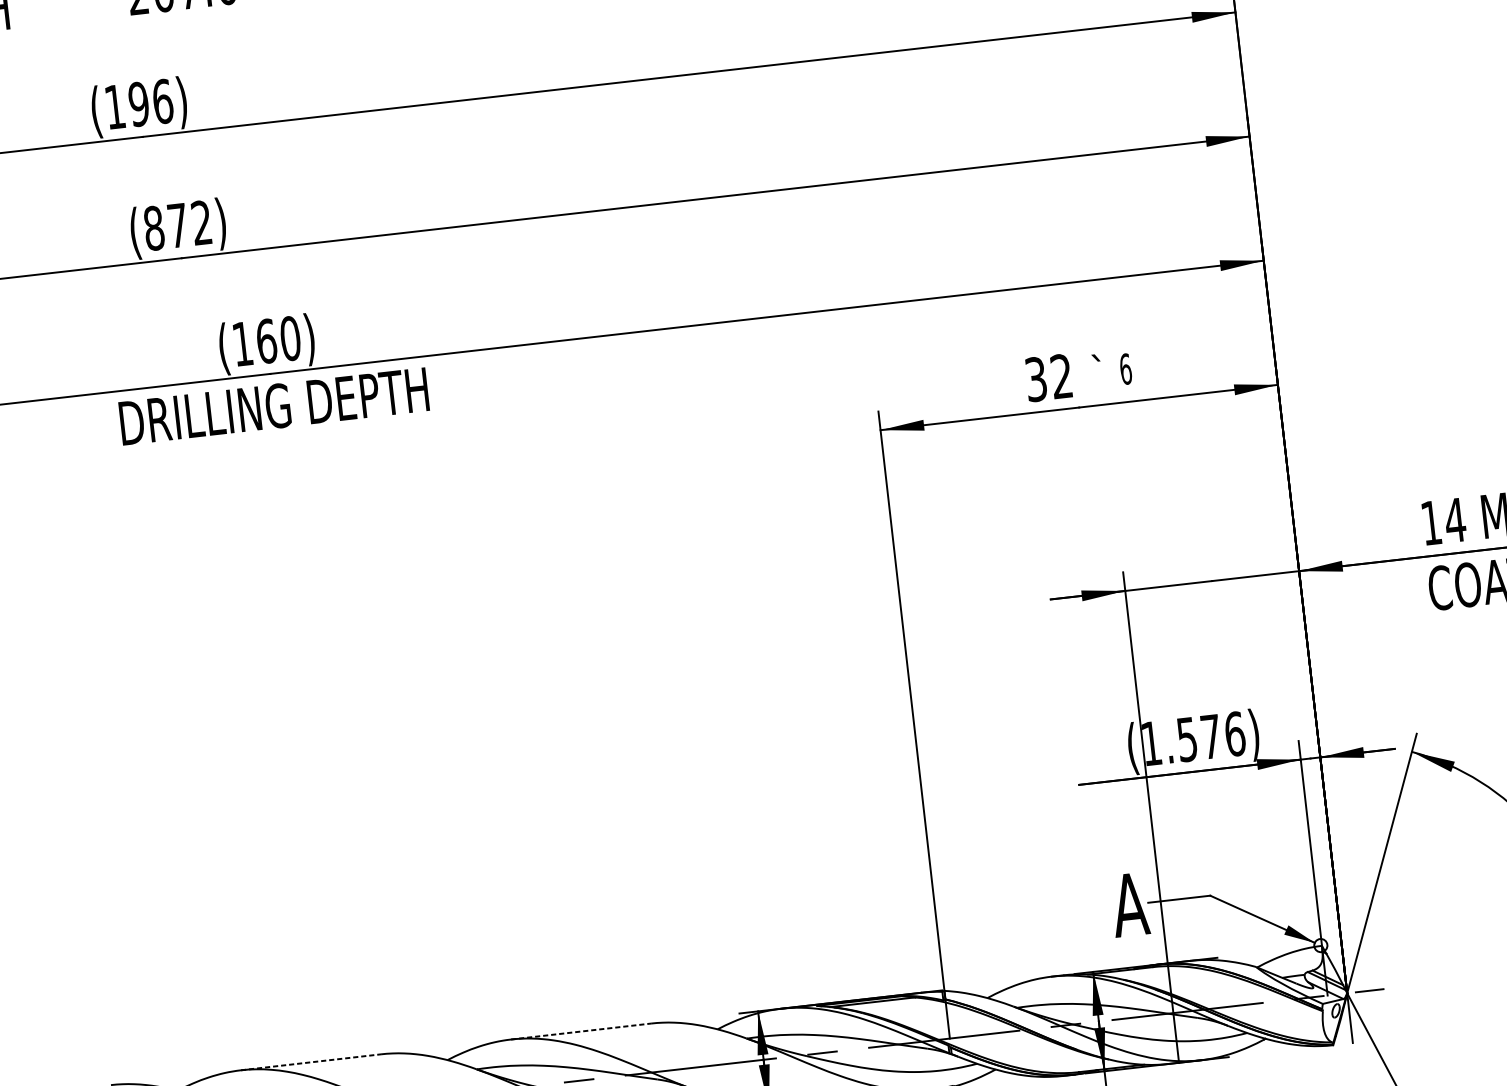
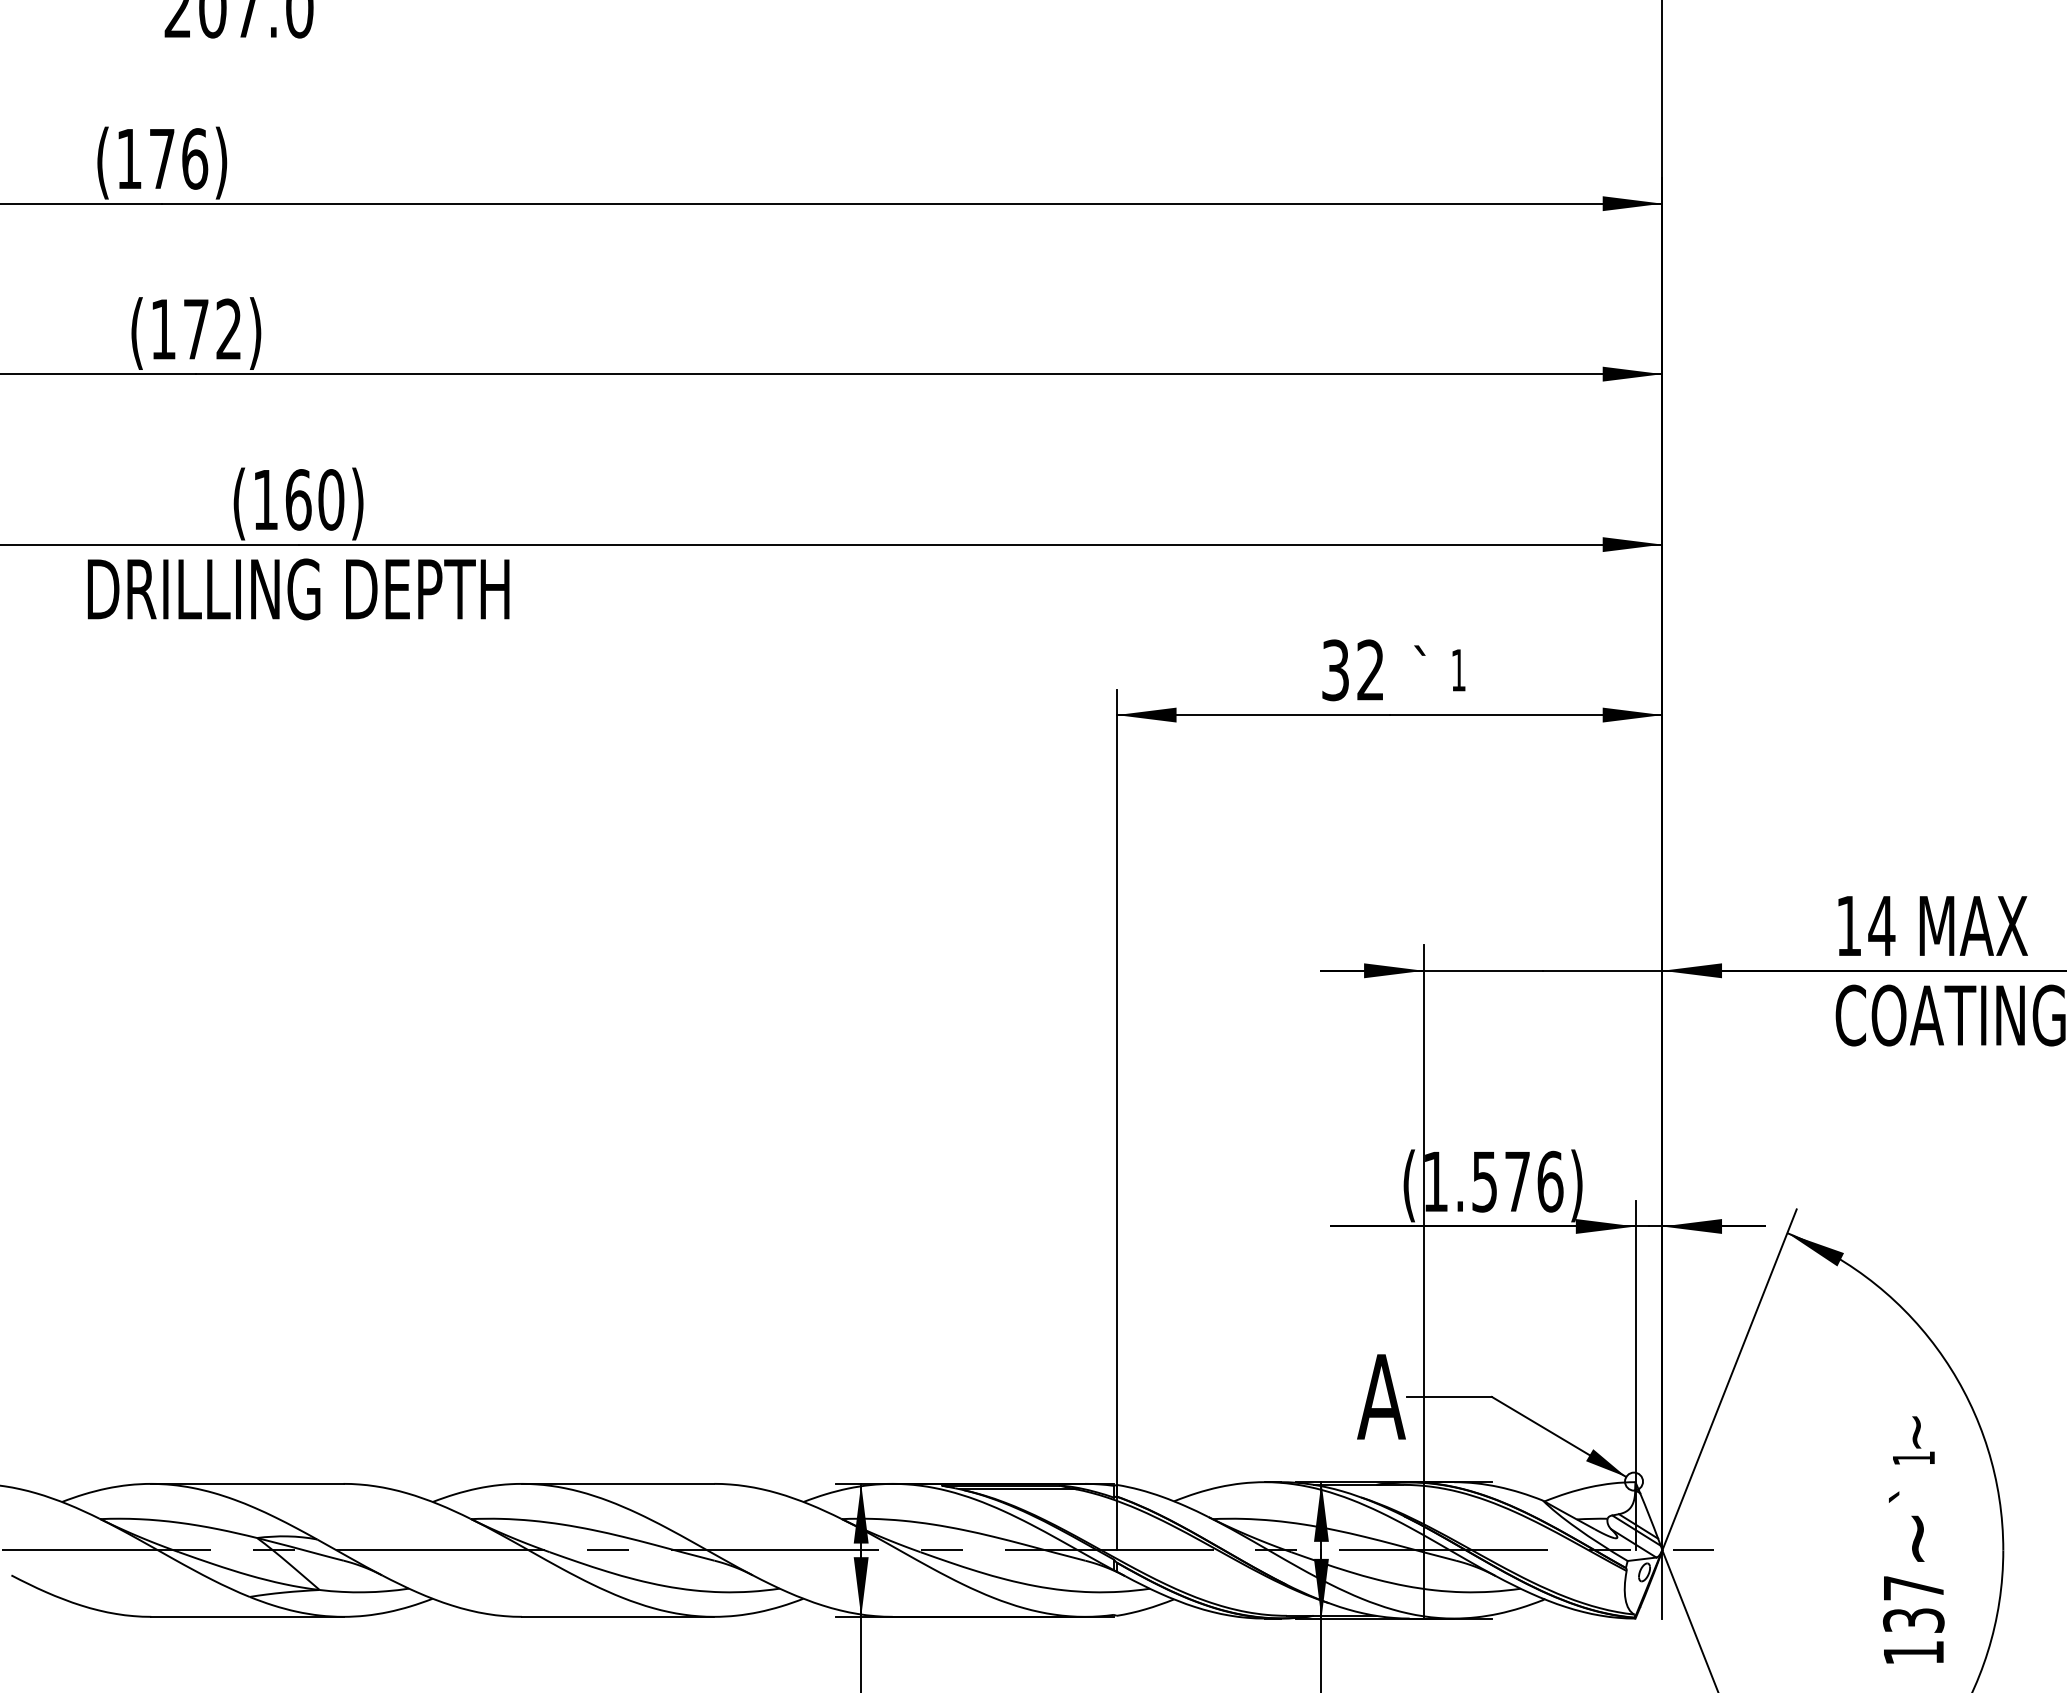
text: (138, 104) -> (161, 158), (196) -> (176)
text: (154, 228) -> (163, 329), (872) -> (172)
text: (1125, 368) -> (1458, 669), 6 -> 1
line: (581, 1031) -> (618, 1483), dashed -> solid
line: (311, 1062) -> (247, 1483), dashed -> solid

